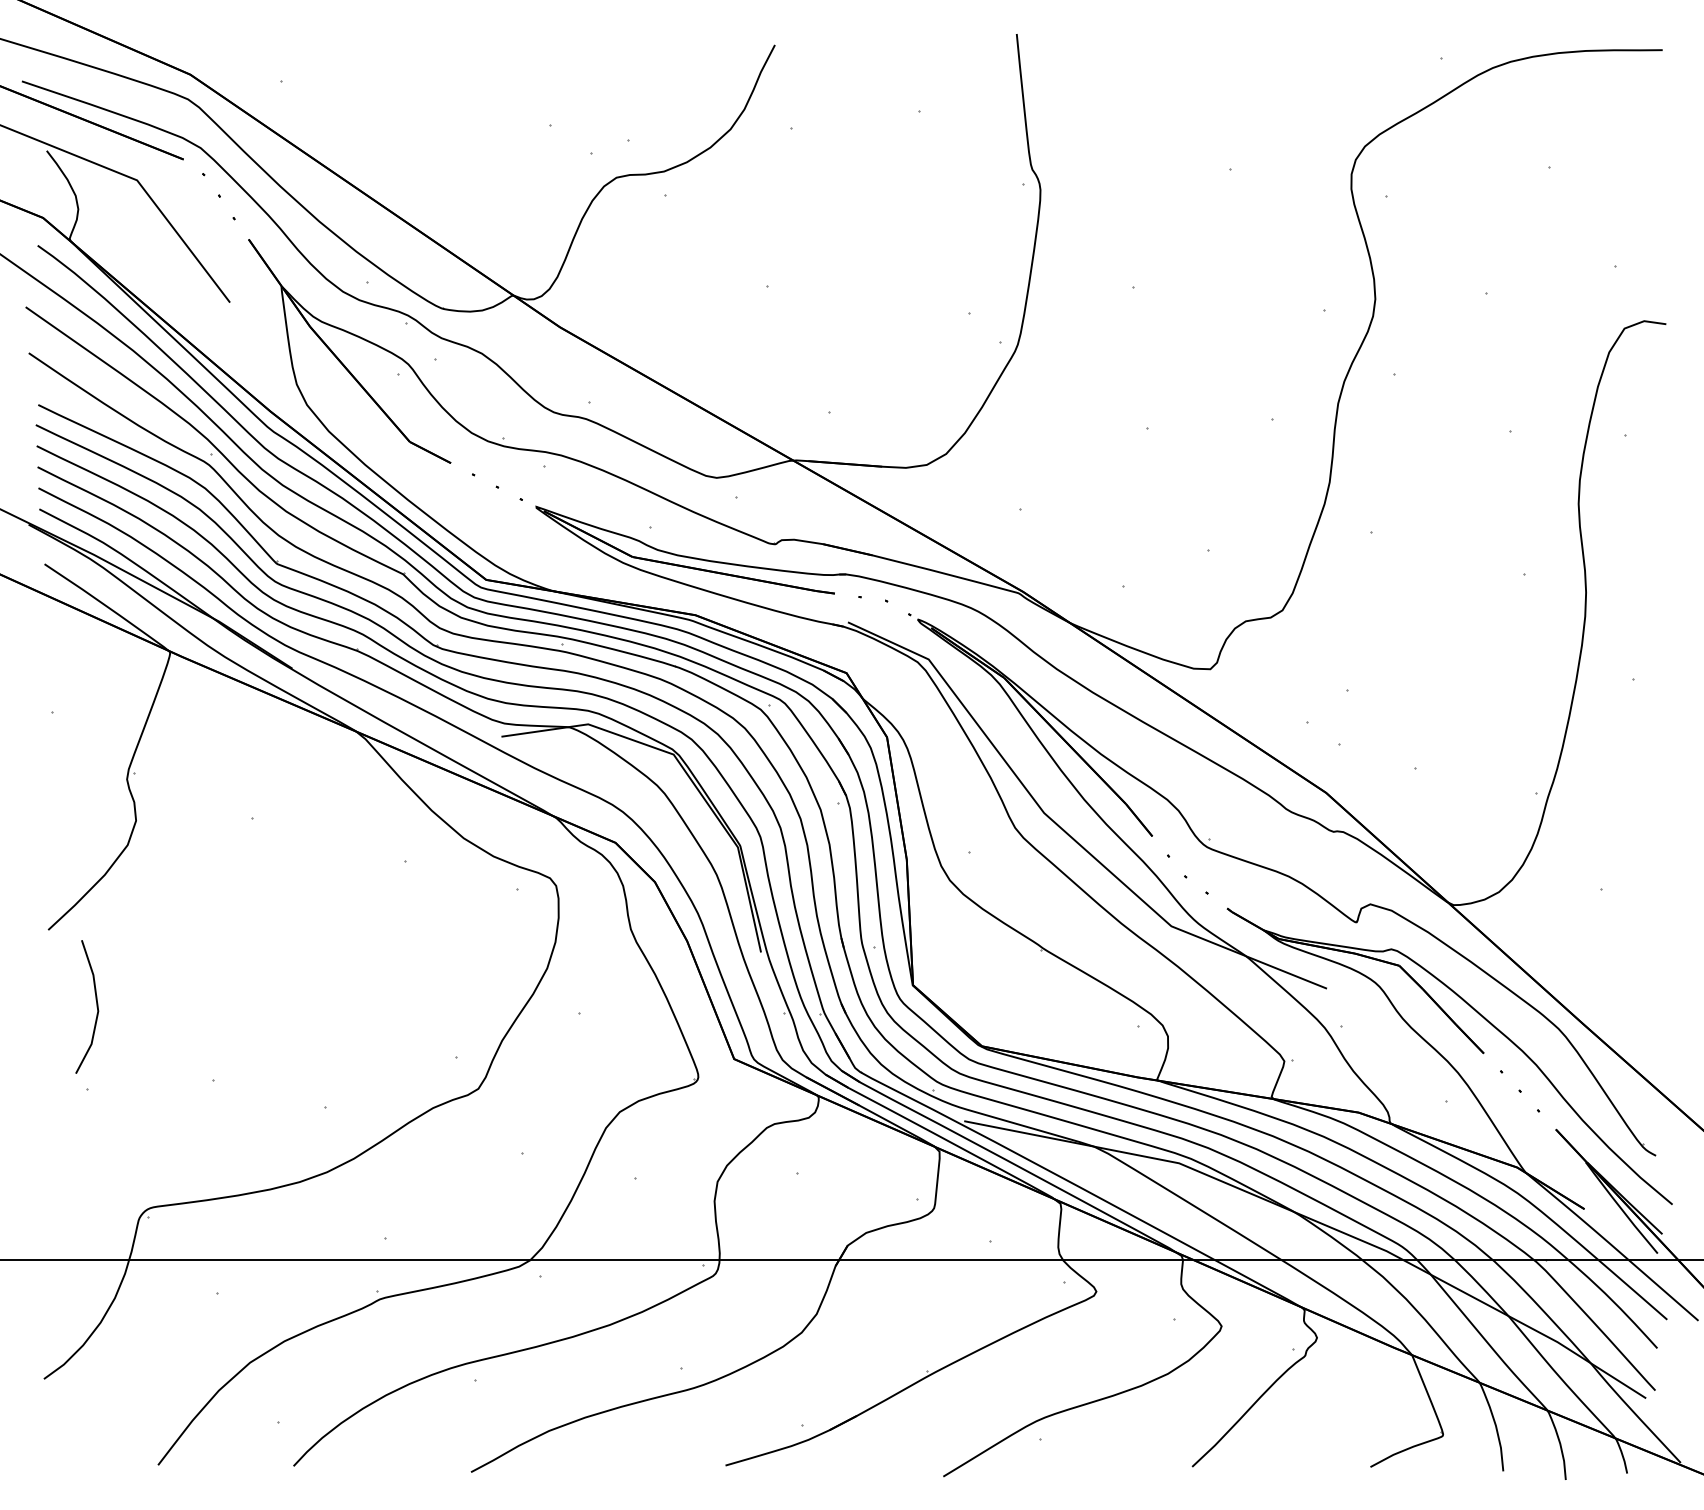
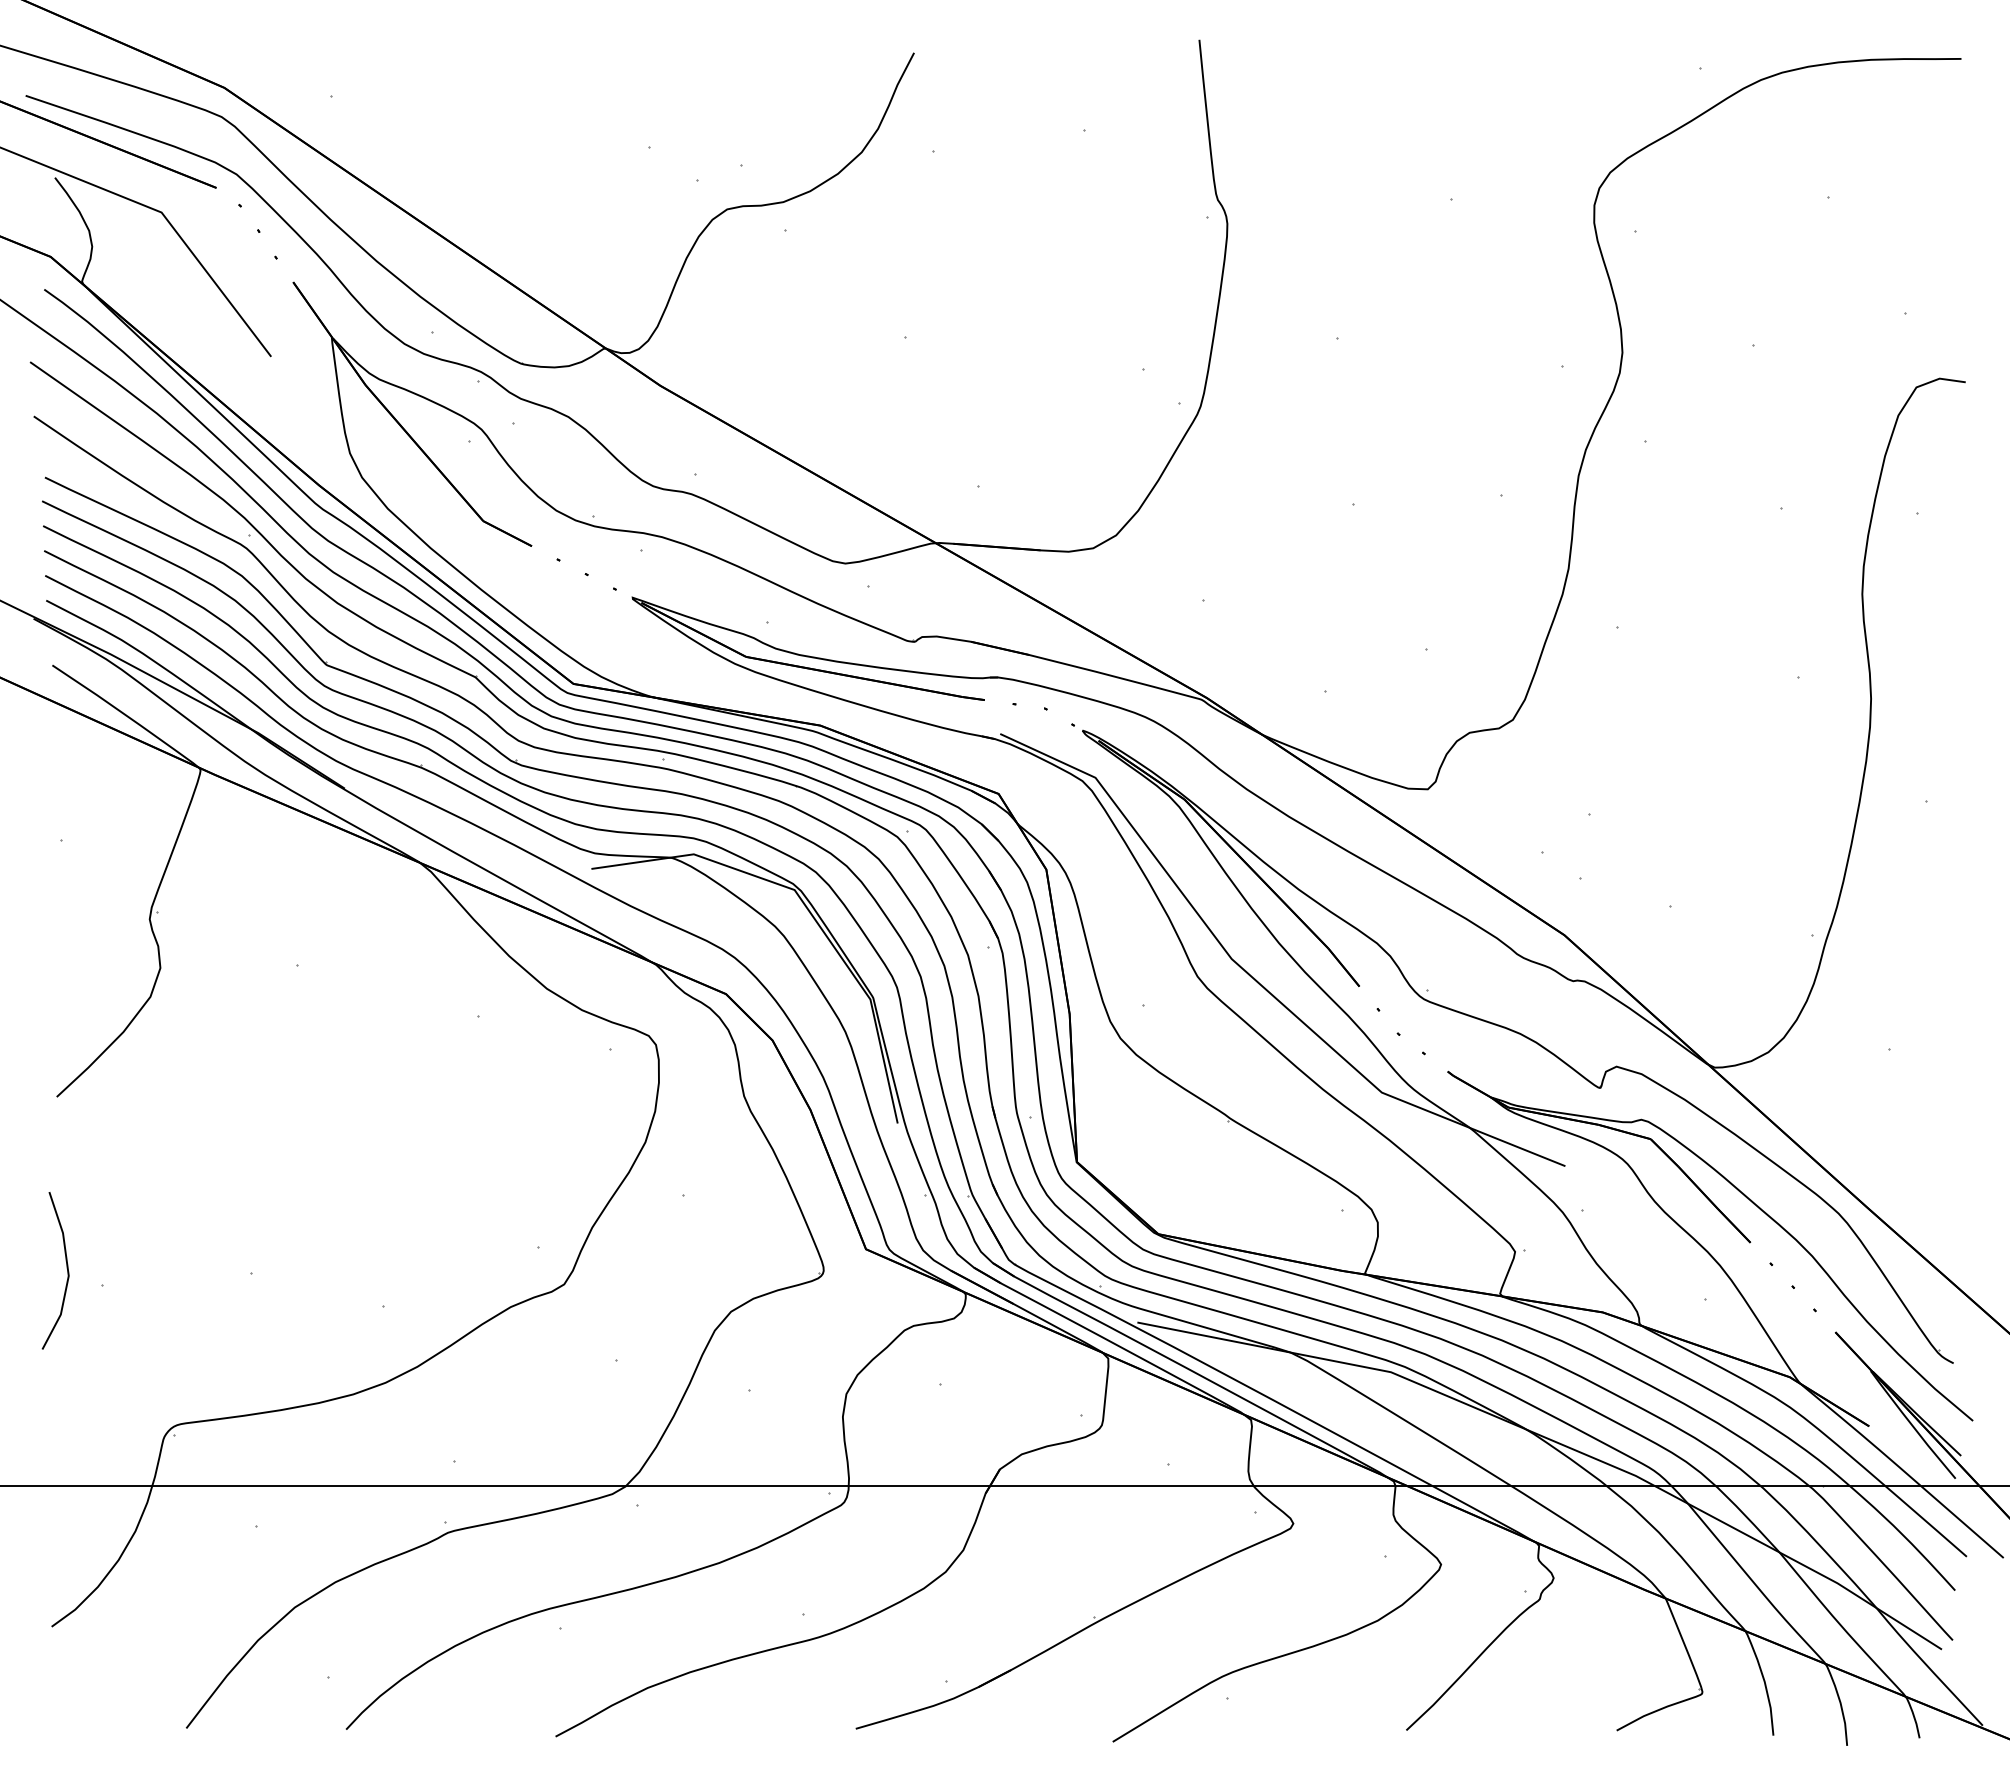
line: (96, 1005) -> (66, 1268), moved

